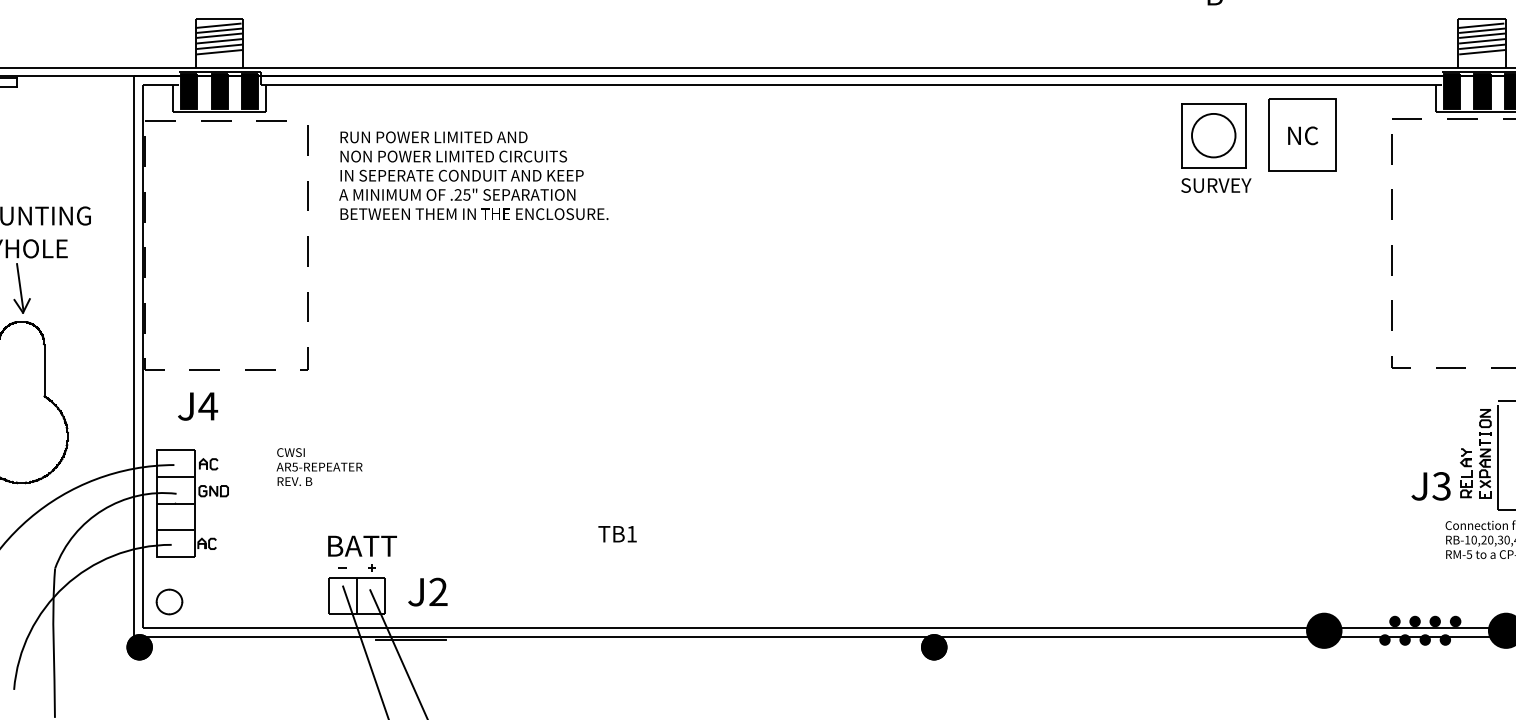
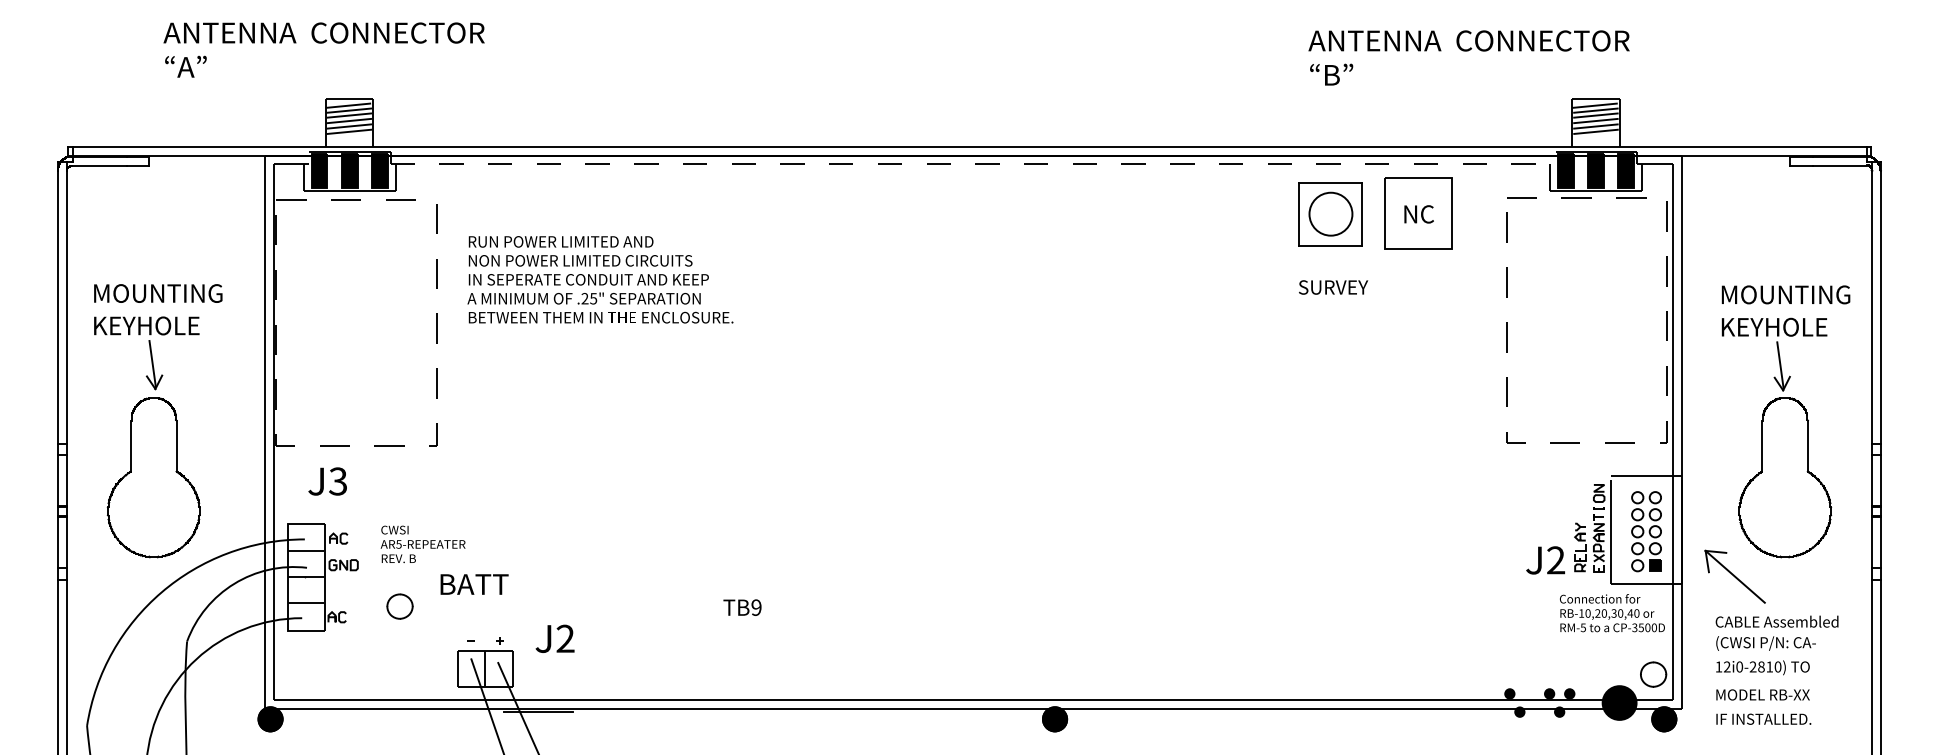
line: (851, 85) -> (973, 164), solid -> dashed
text: (473, 175) -> (600, 279), moved
text: (1216, 185) -> (1333, 287), moved
text: (207, 406) -> (337, 481), J4 -> J3
text: (318, 466) -> (422, 543), moved
text: (1441, 486) -> (1555, 560), J3 -> J2
text: (631, 534) -> (756, 607), TB1 -> TB9
text: (362, 546) -> (474, 584), moved
text: (427, 591) -> (554, 638), moved
part: (168, 601) -> (399, 606), moved
fill: (1414, 621) -> (1529, 693), removed
fill: (1324, 630) -> (1440, 702), removed
fill: (1384, 639) -> (1499, 711), removed
fill: (1424, 639) -> (1539, 711), removed

